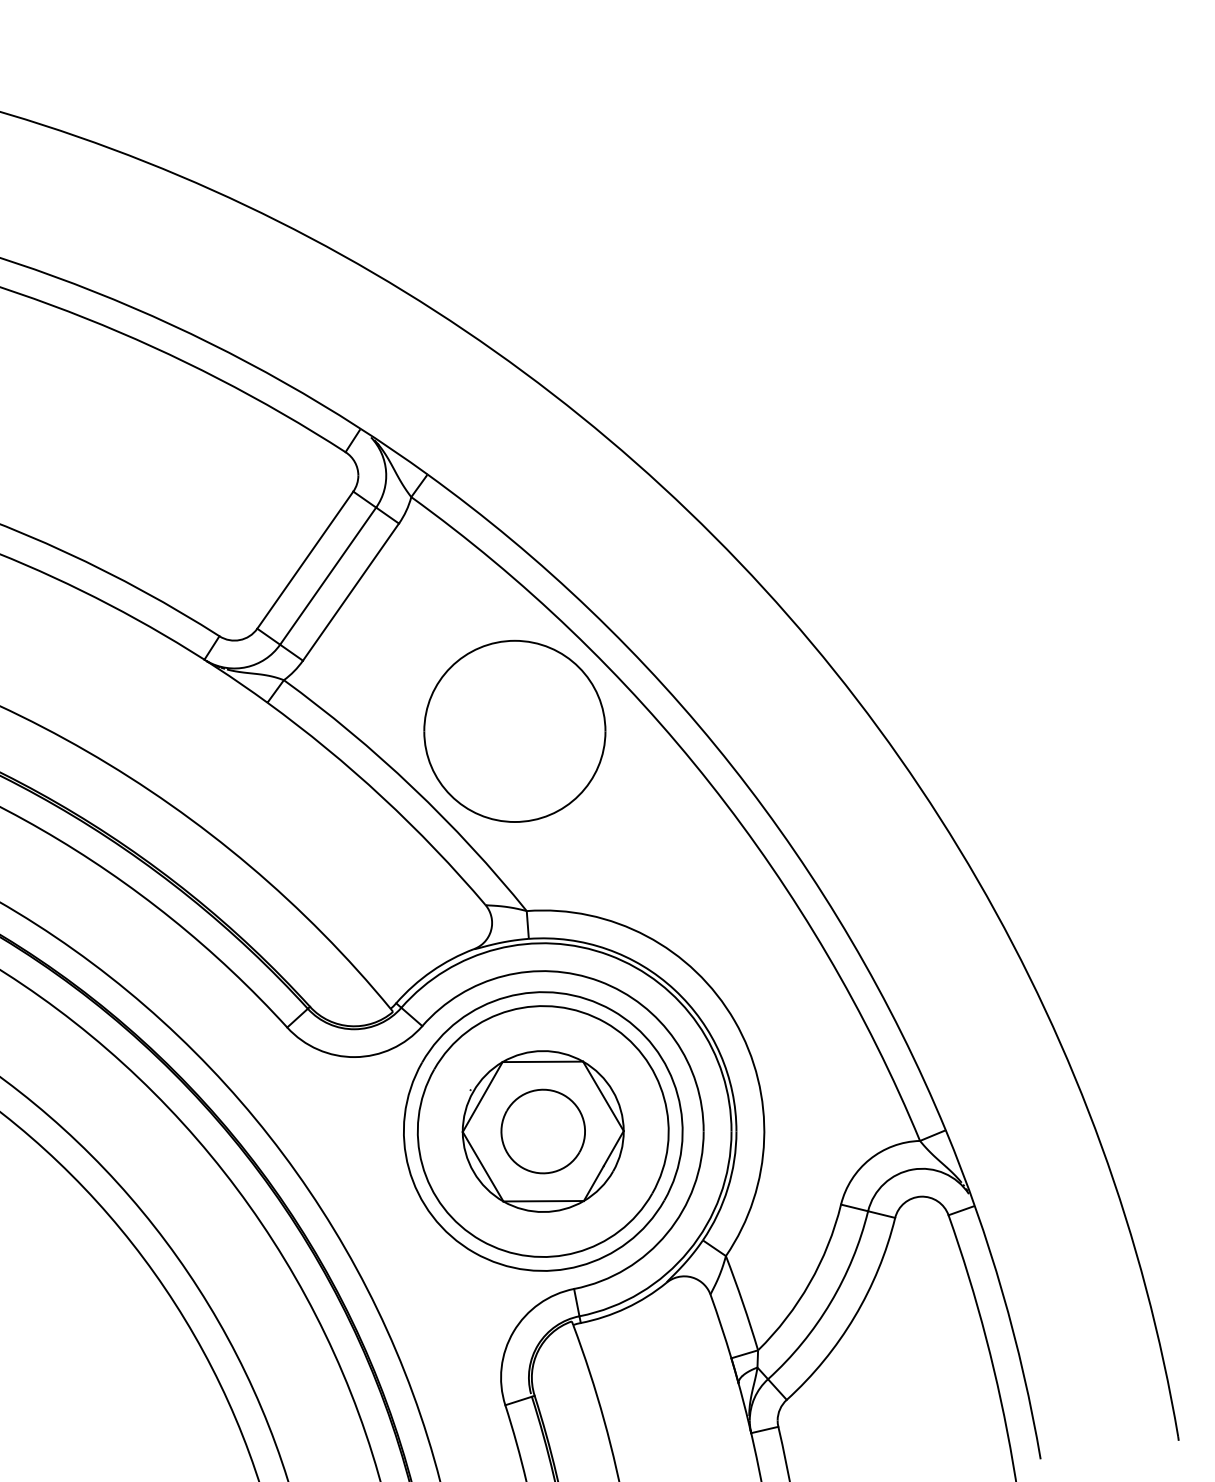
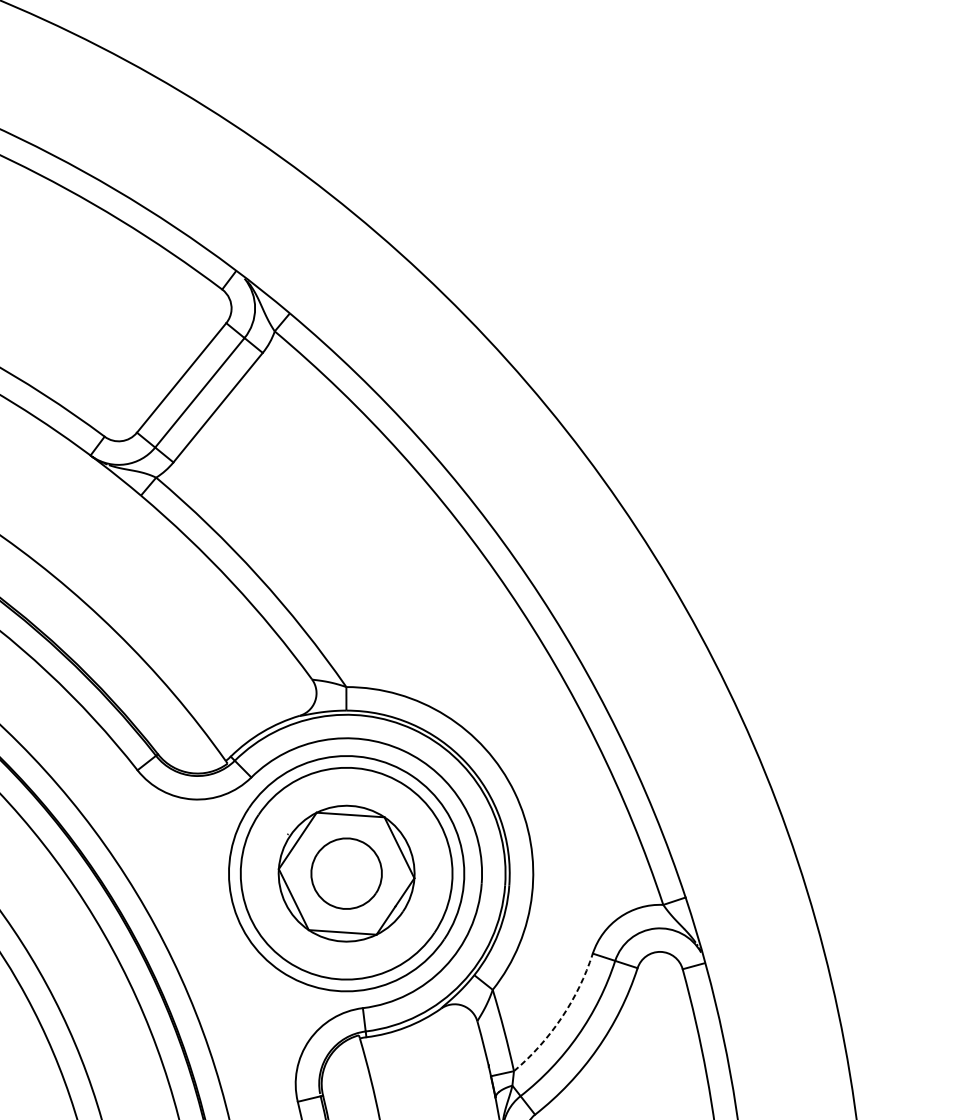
part: (514, 730) -> (347, 534), removed
arc: (809, 1283) -> (561, 1018), solid -> dashed

